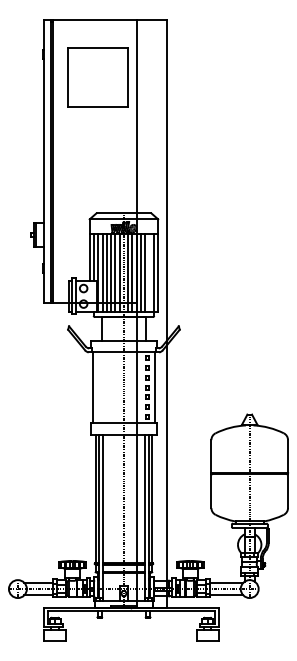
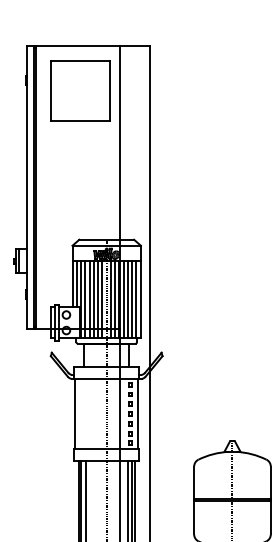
part: (97, 77) -> (80, 90), moved
line: (149, 272) -> (132, 298), added

